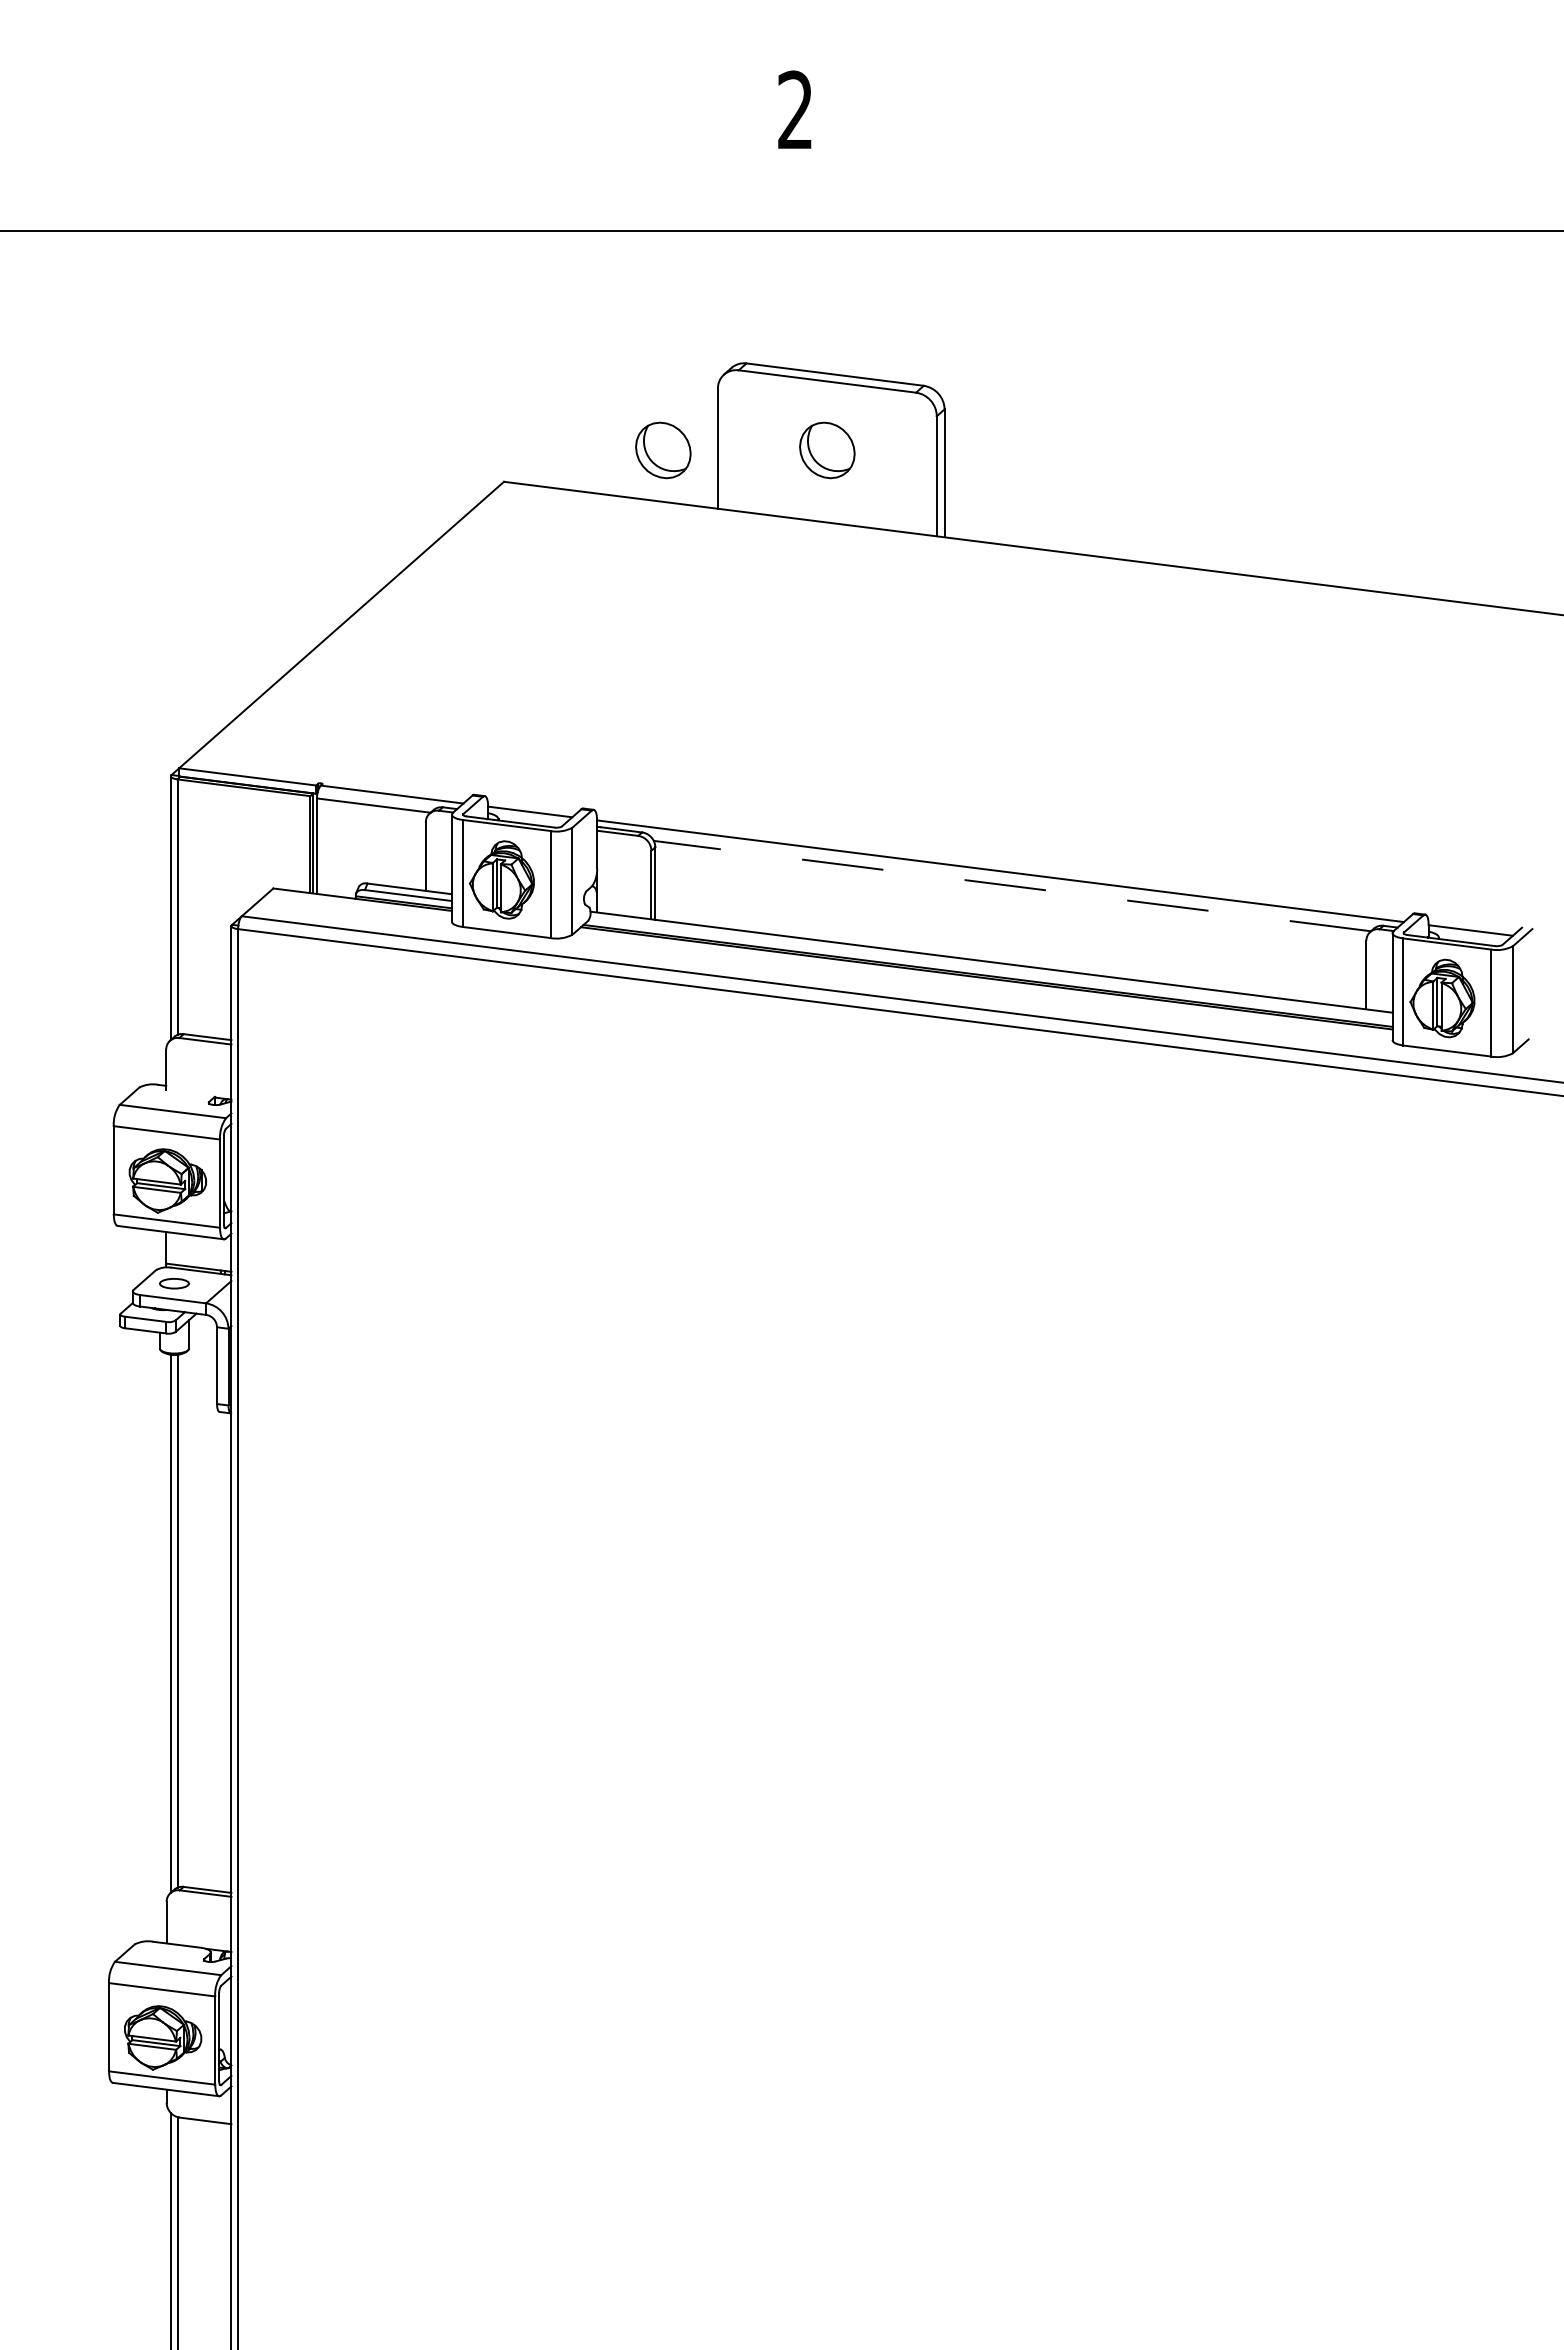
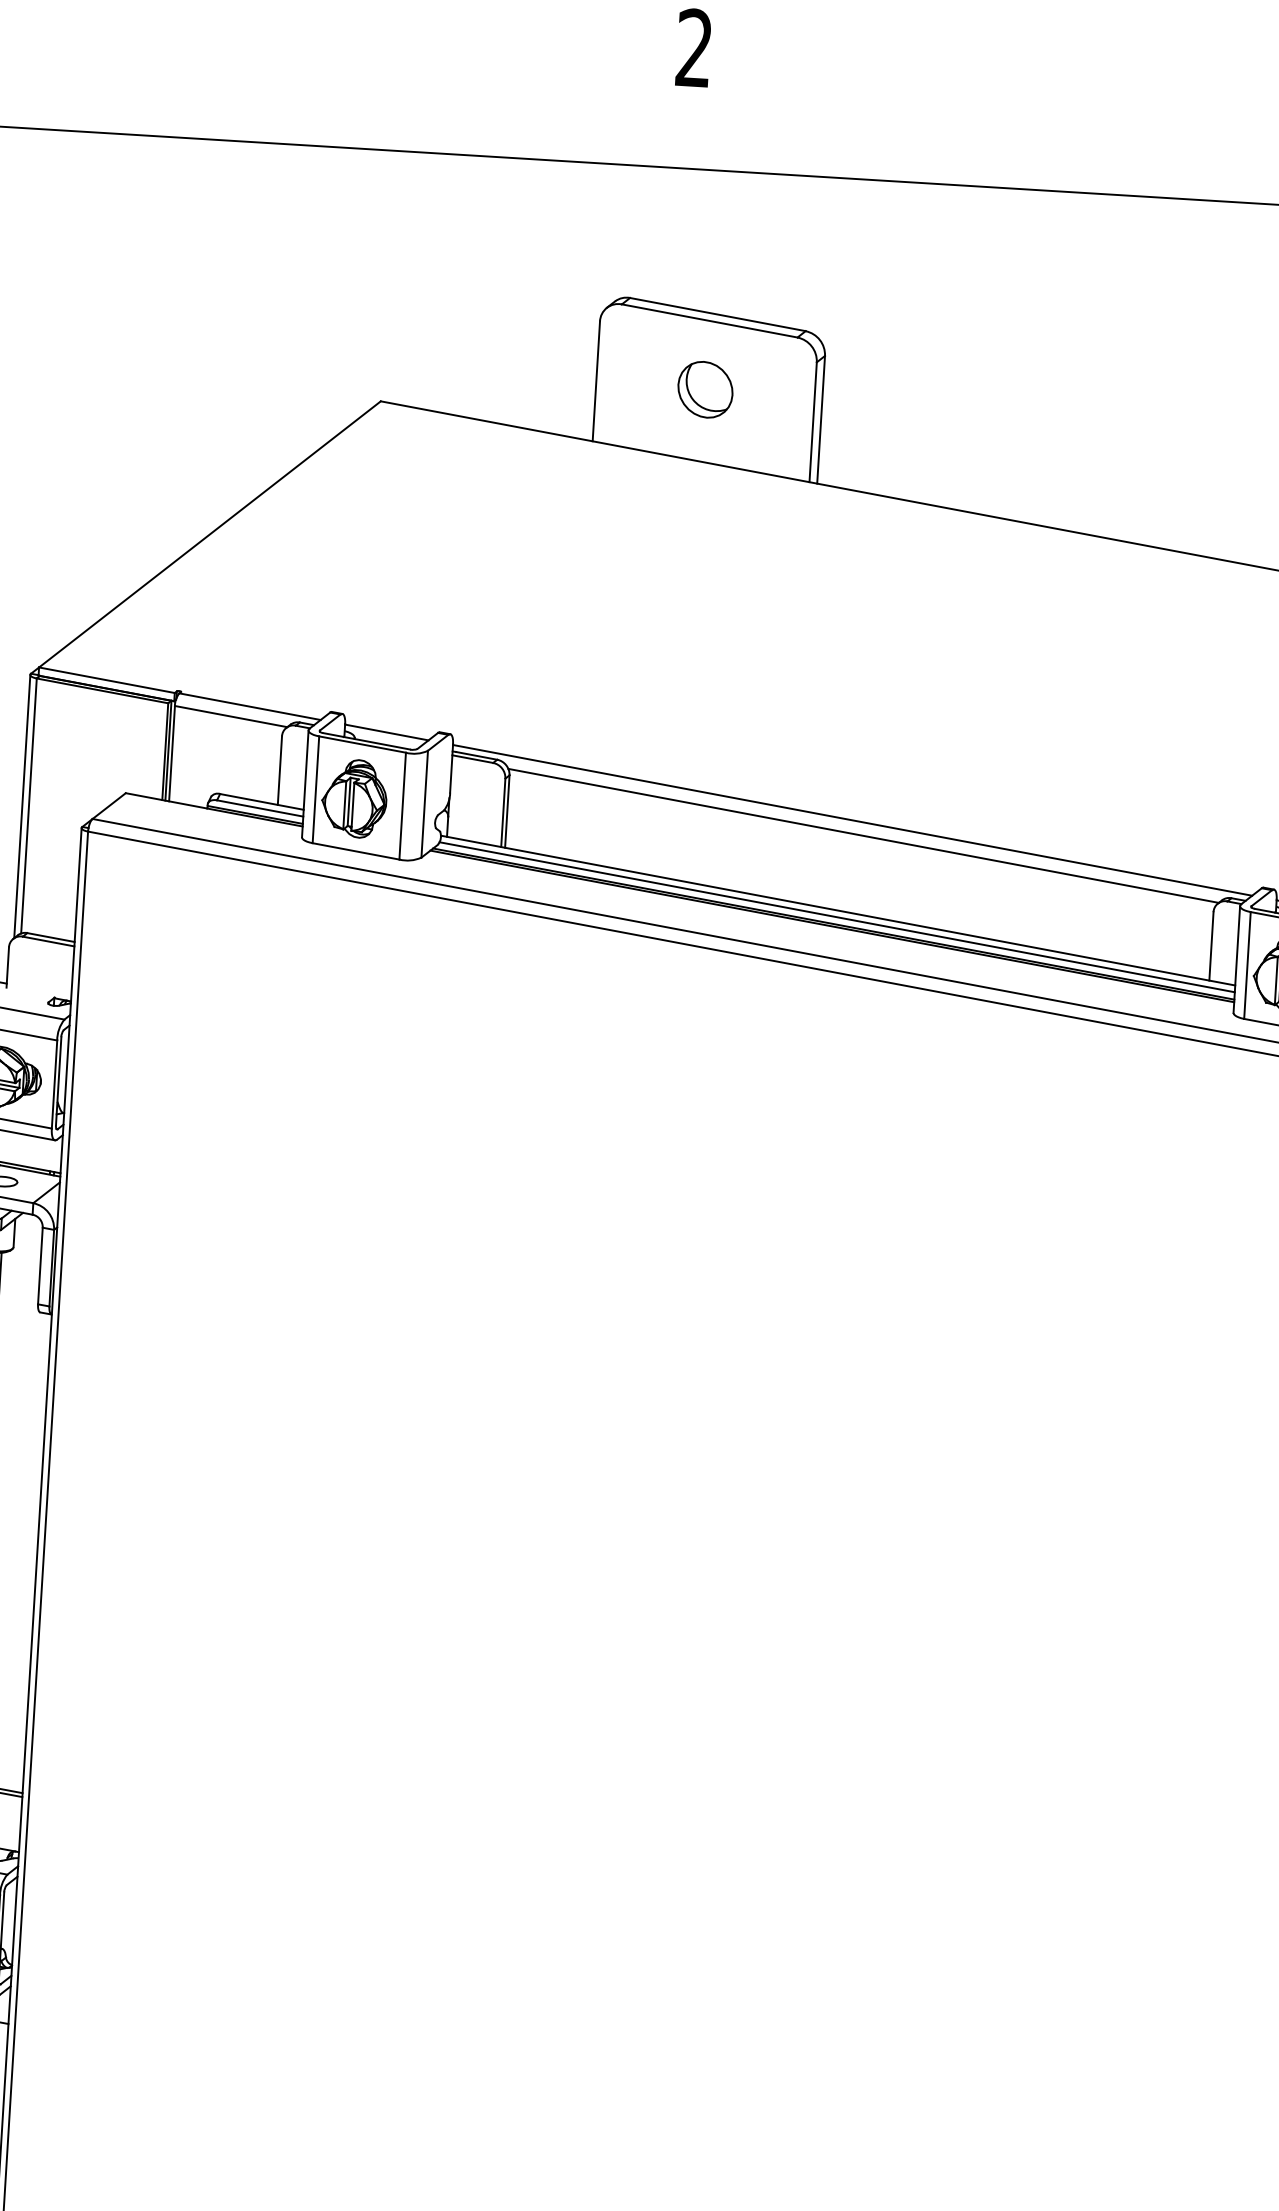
part: (663, 450) -> (541, 379), removed
line: (1011, 886) -> (862, 836), dashed -> solid
line: (990, 968) -> (836, 916), added

